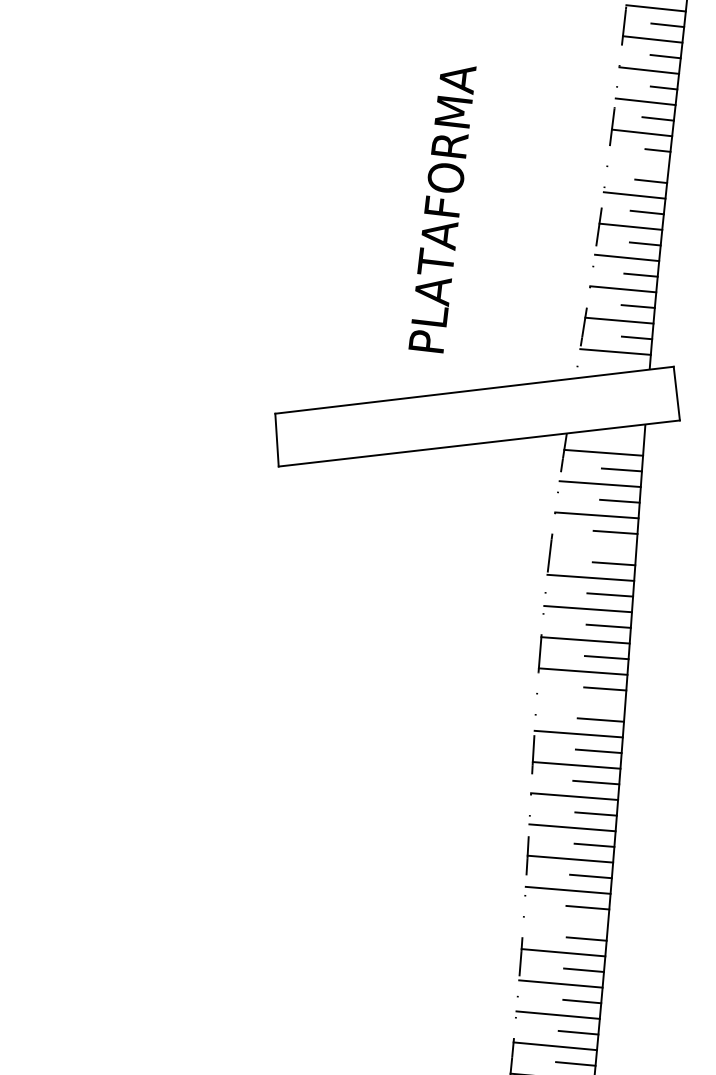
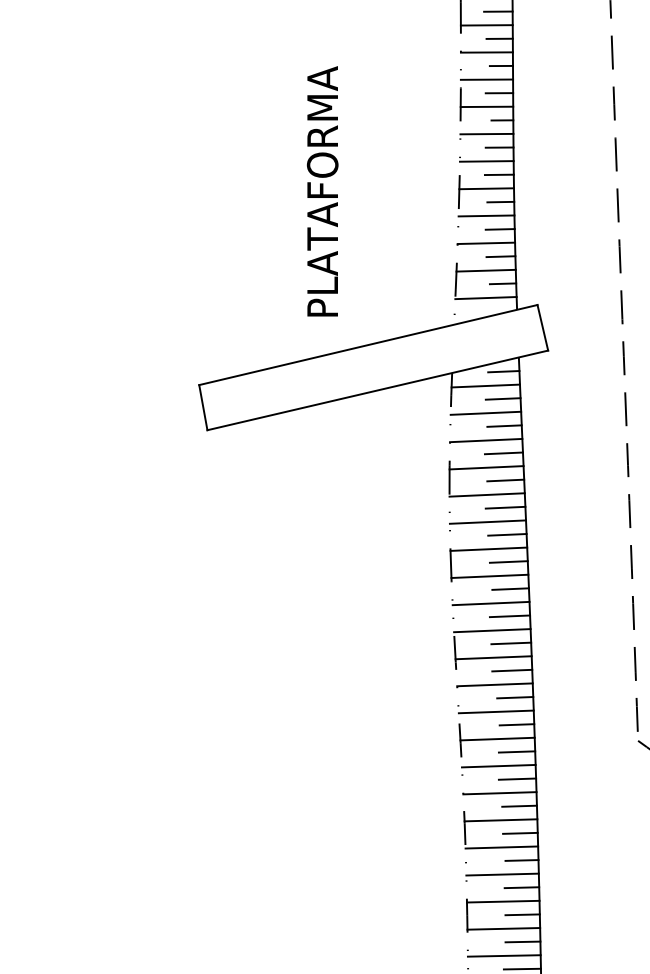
line: (638, 163) -> (486, 133), added
line: (625, 438) -> (503, 371), added
line: (593, 546) -> (486, 467), added
line: (580, 702) -> (490, 603), added
line: (565, 921) -> (499, 793), added

